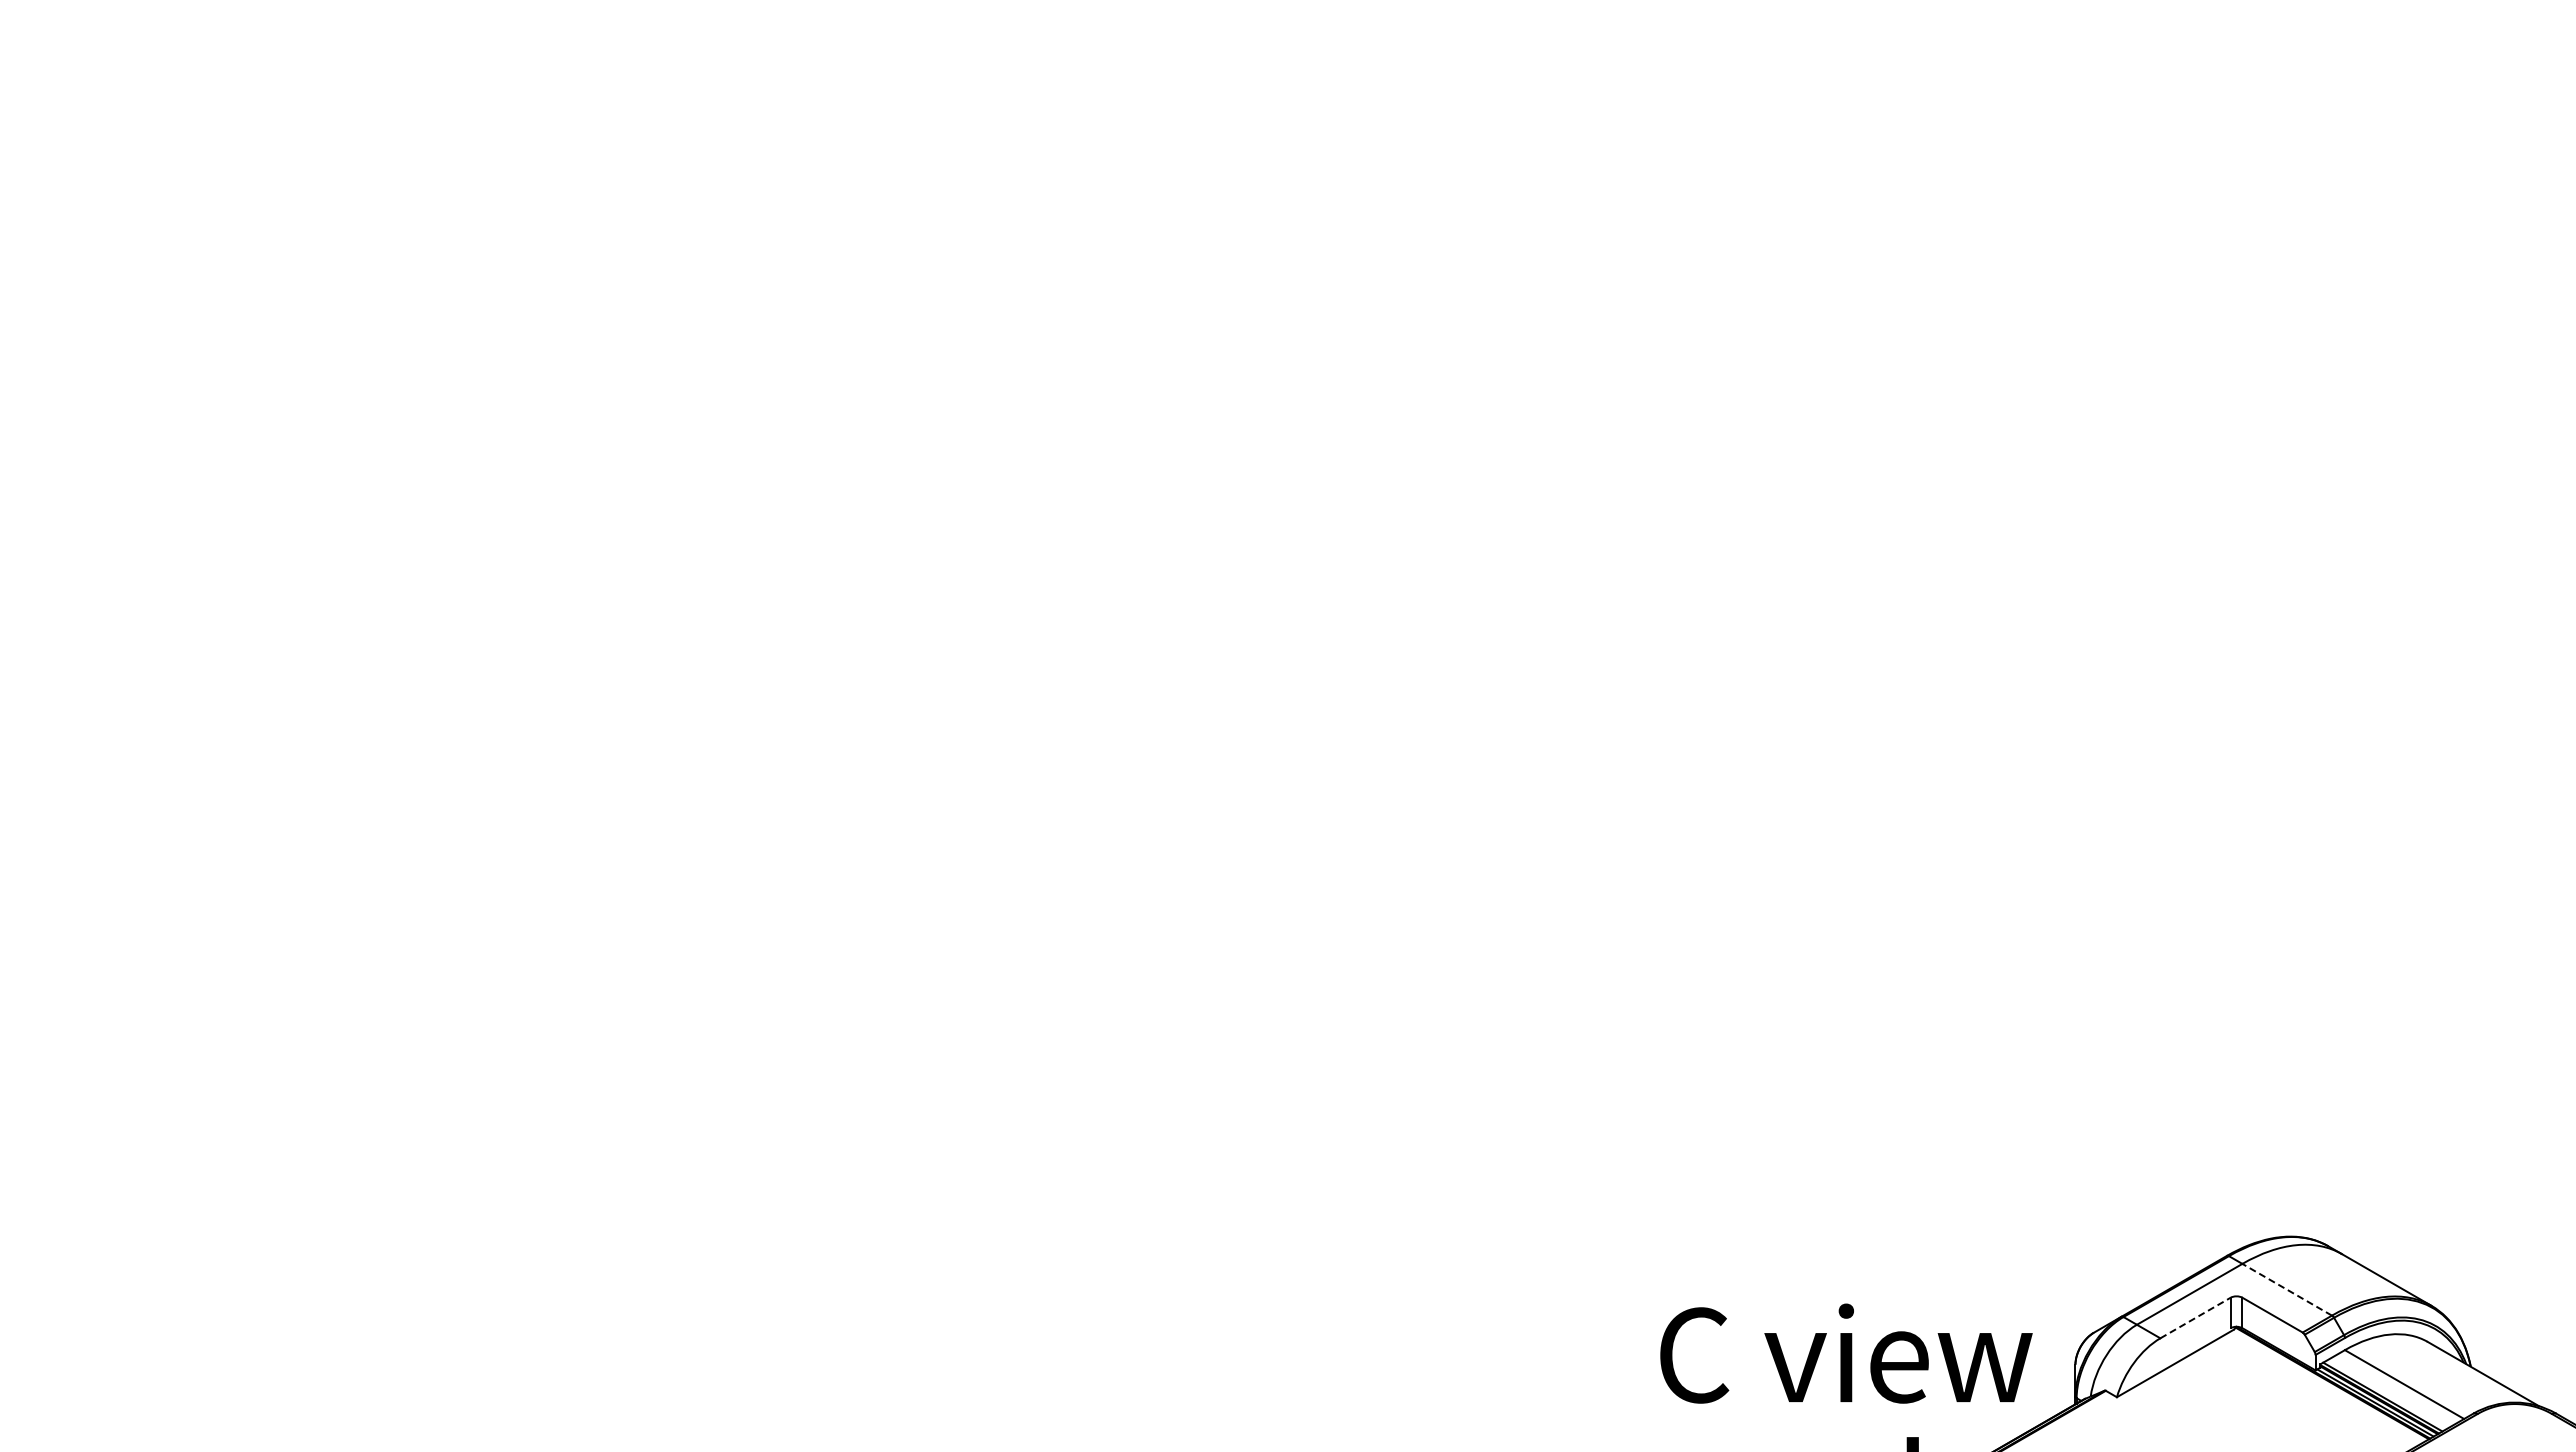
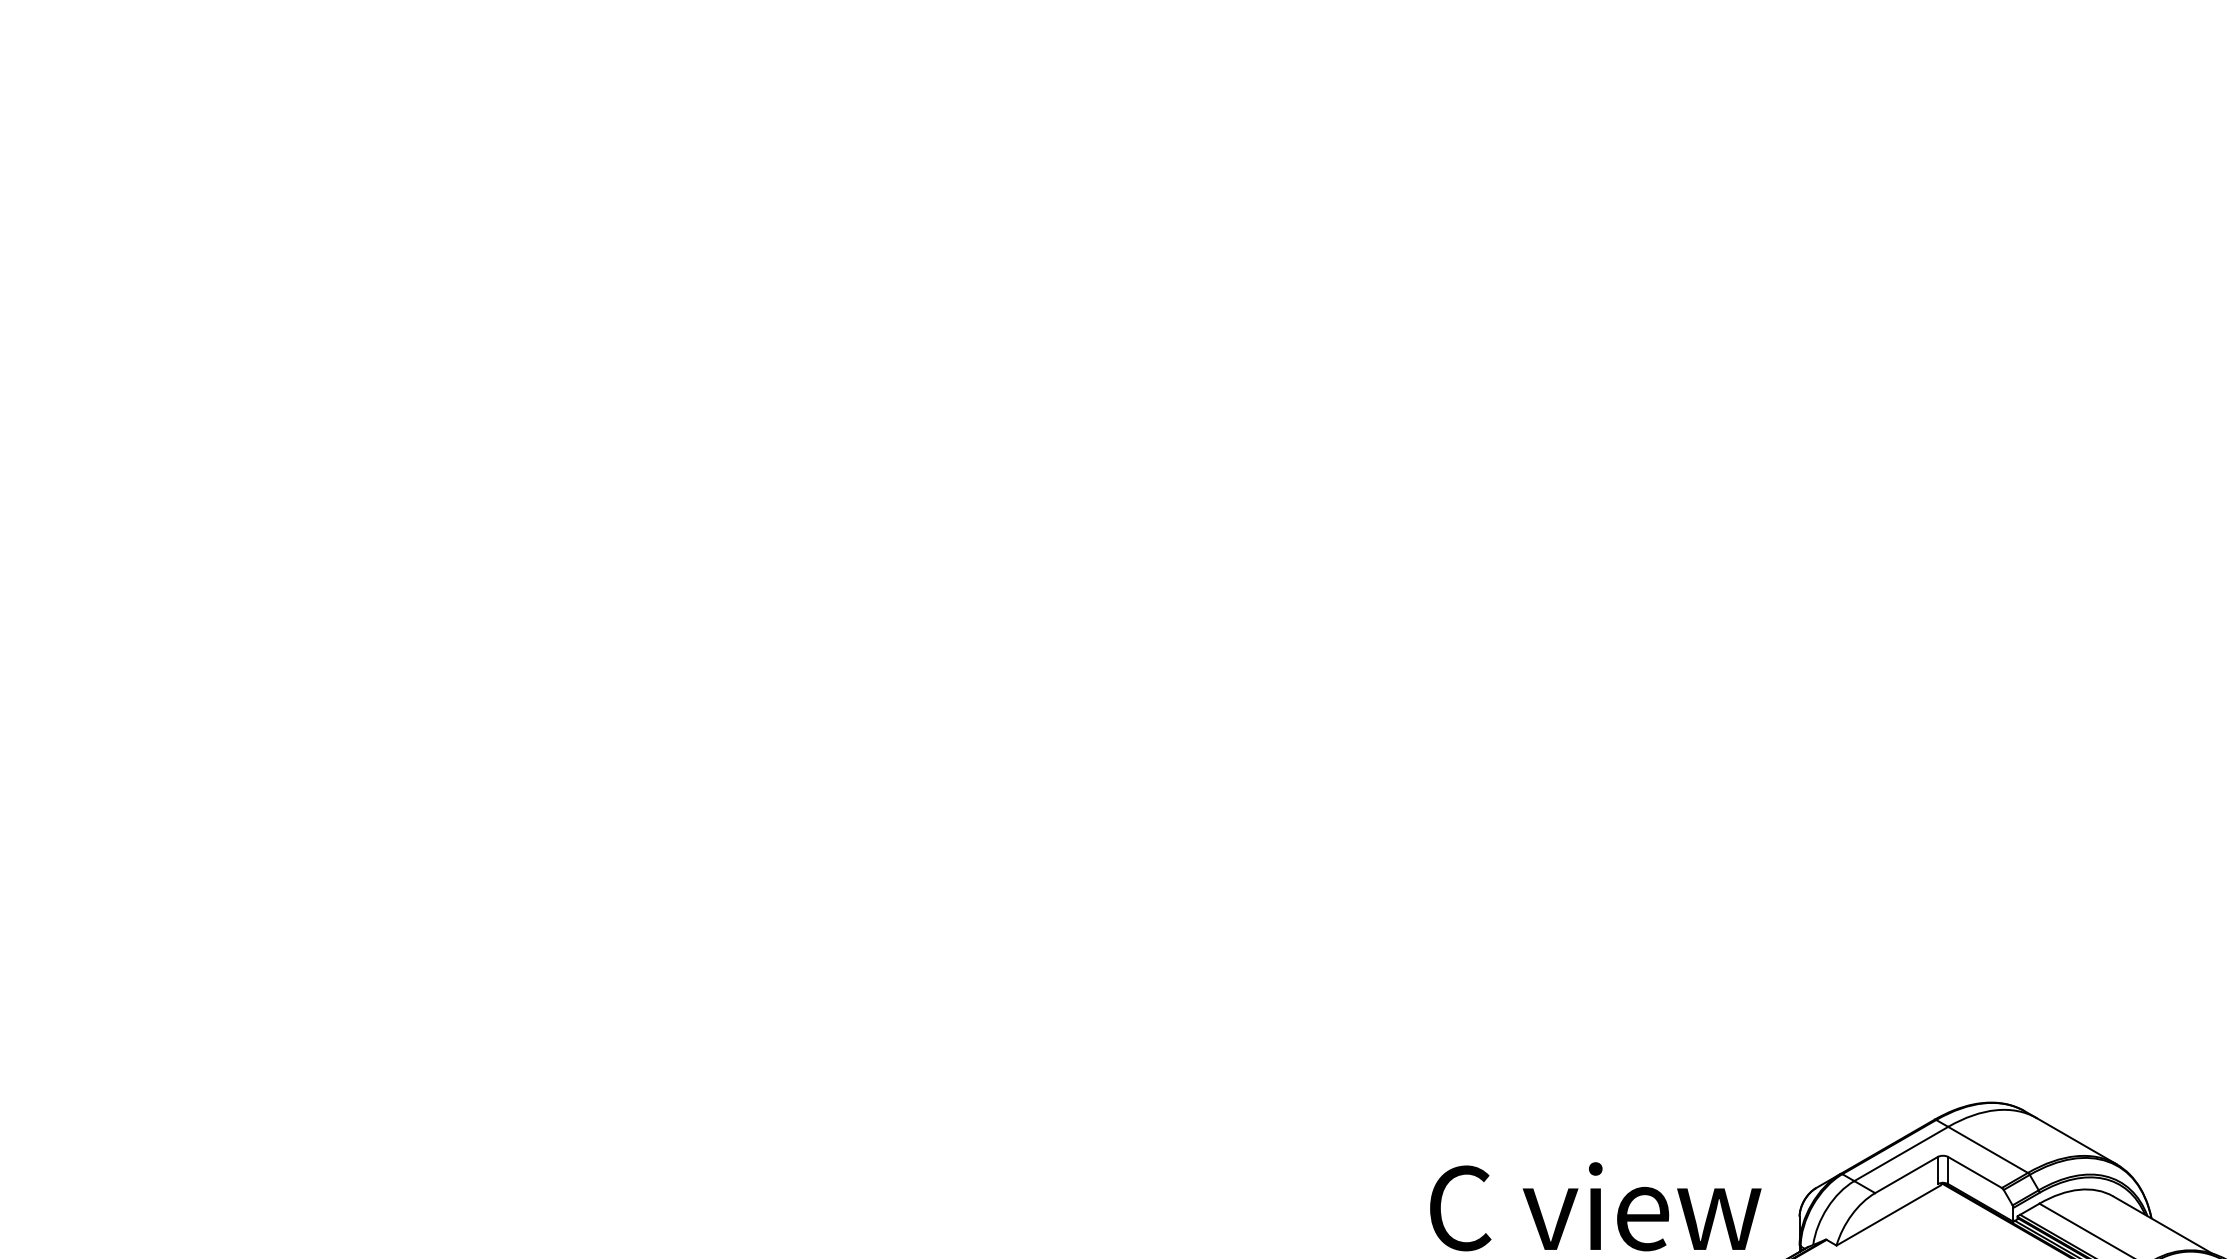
line: (2287, 1289) -> (1988, 1149), dashed -> solid
line: (2195, 1318) -> (1906, 1175), dashed -> solid

